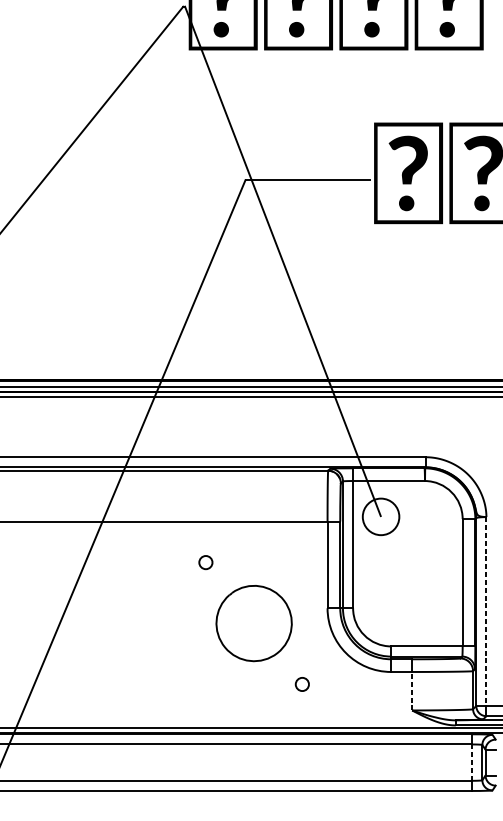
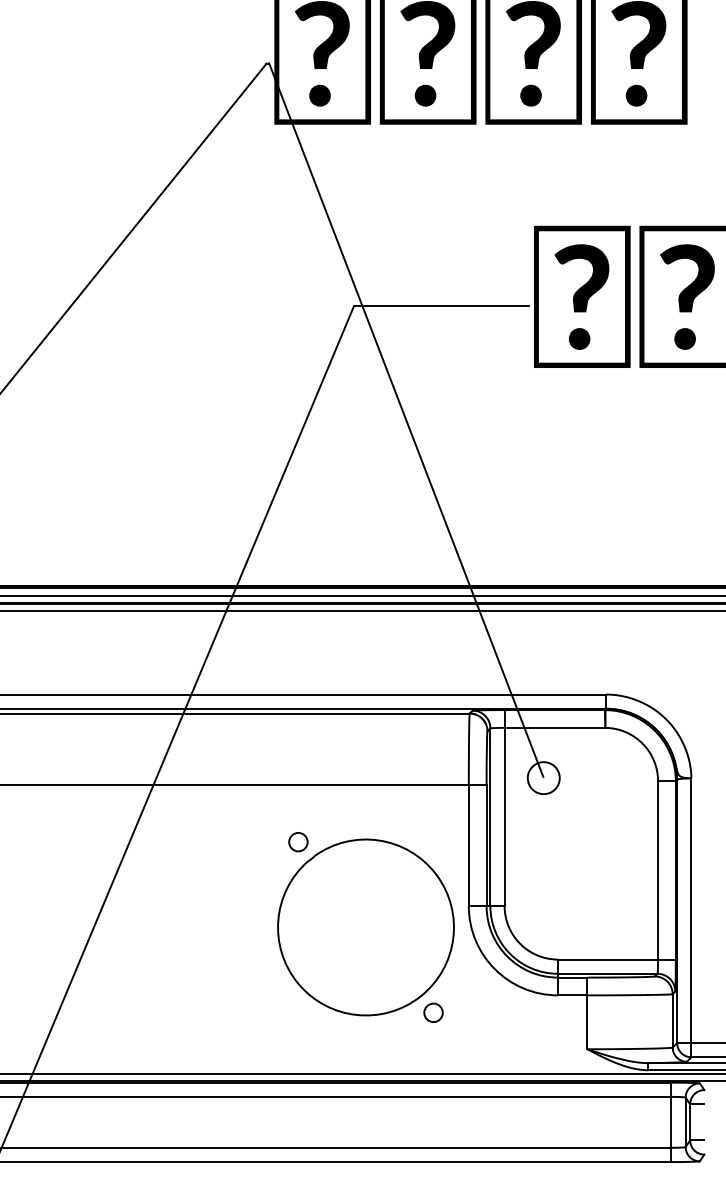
circle: (380, 517) -> (543, 778), size x0.62
line: (486, 612) -> (691, 911), dashed -> solid
part: (253, 623) -> (365, 927), size x1.67
line: (412, 691) -> (587, 1022), dashed -> solid
line: (472, 762) -> (671, 1121), dashed -> solid

